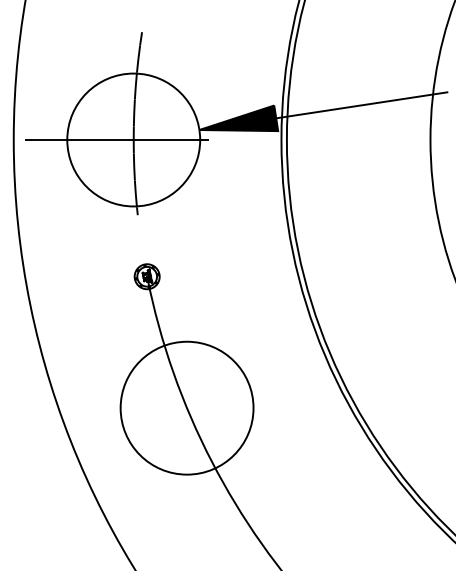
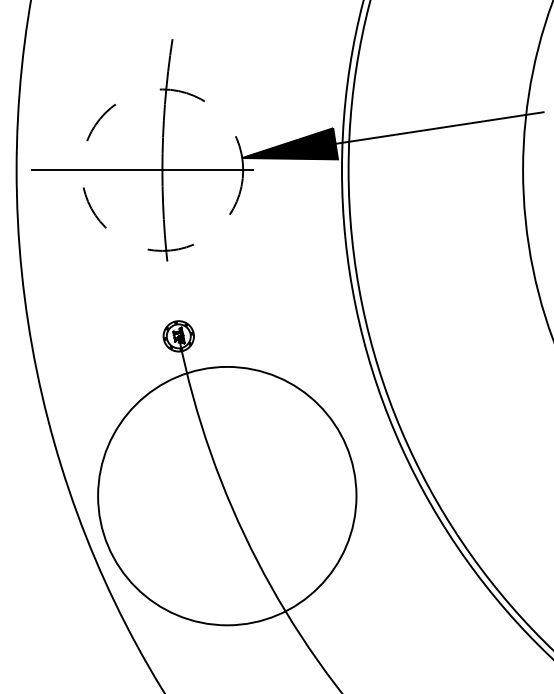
circle: (133, 139) -> (162, 169), solid -> dashed
circle: (186, 407) -> (226, 495), size x1.6

